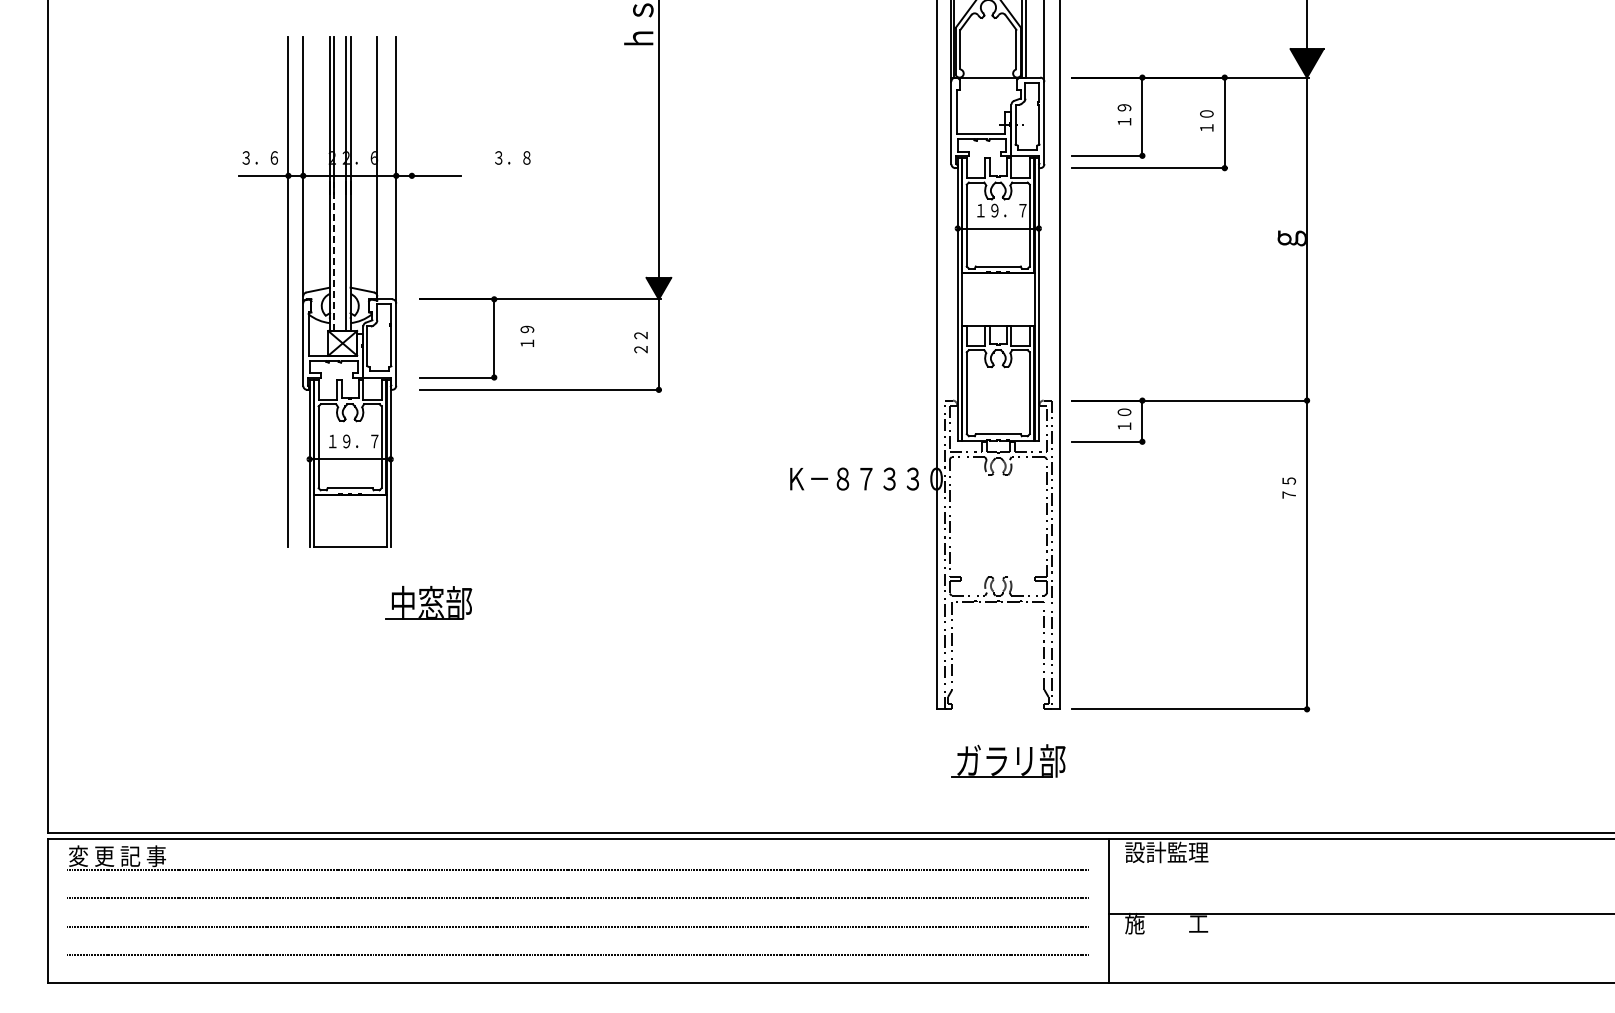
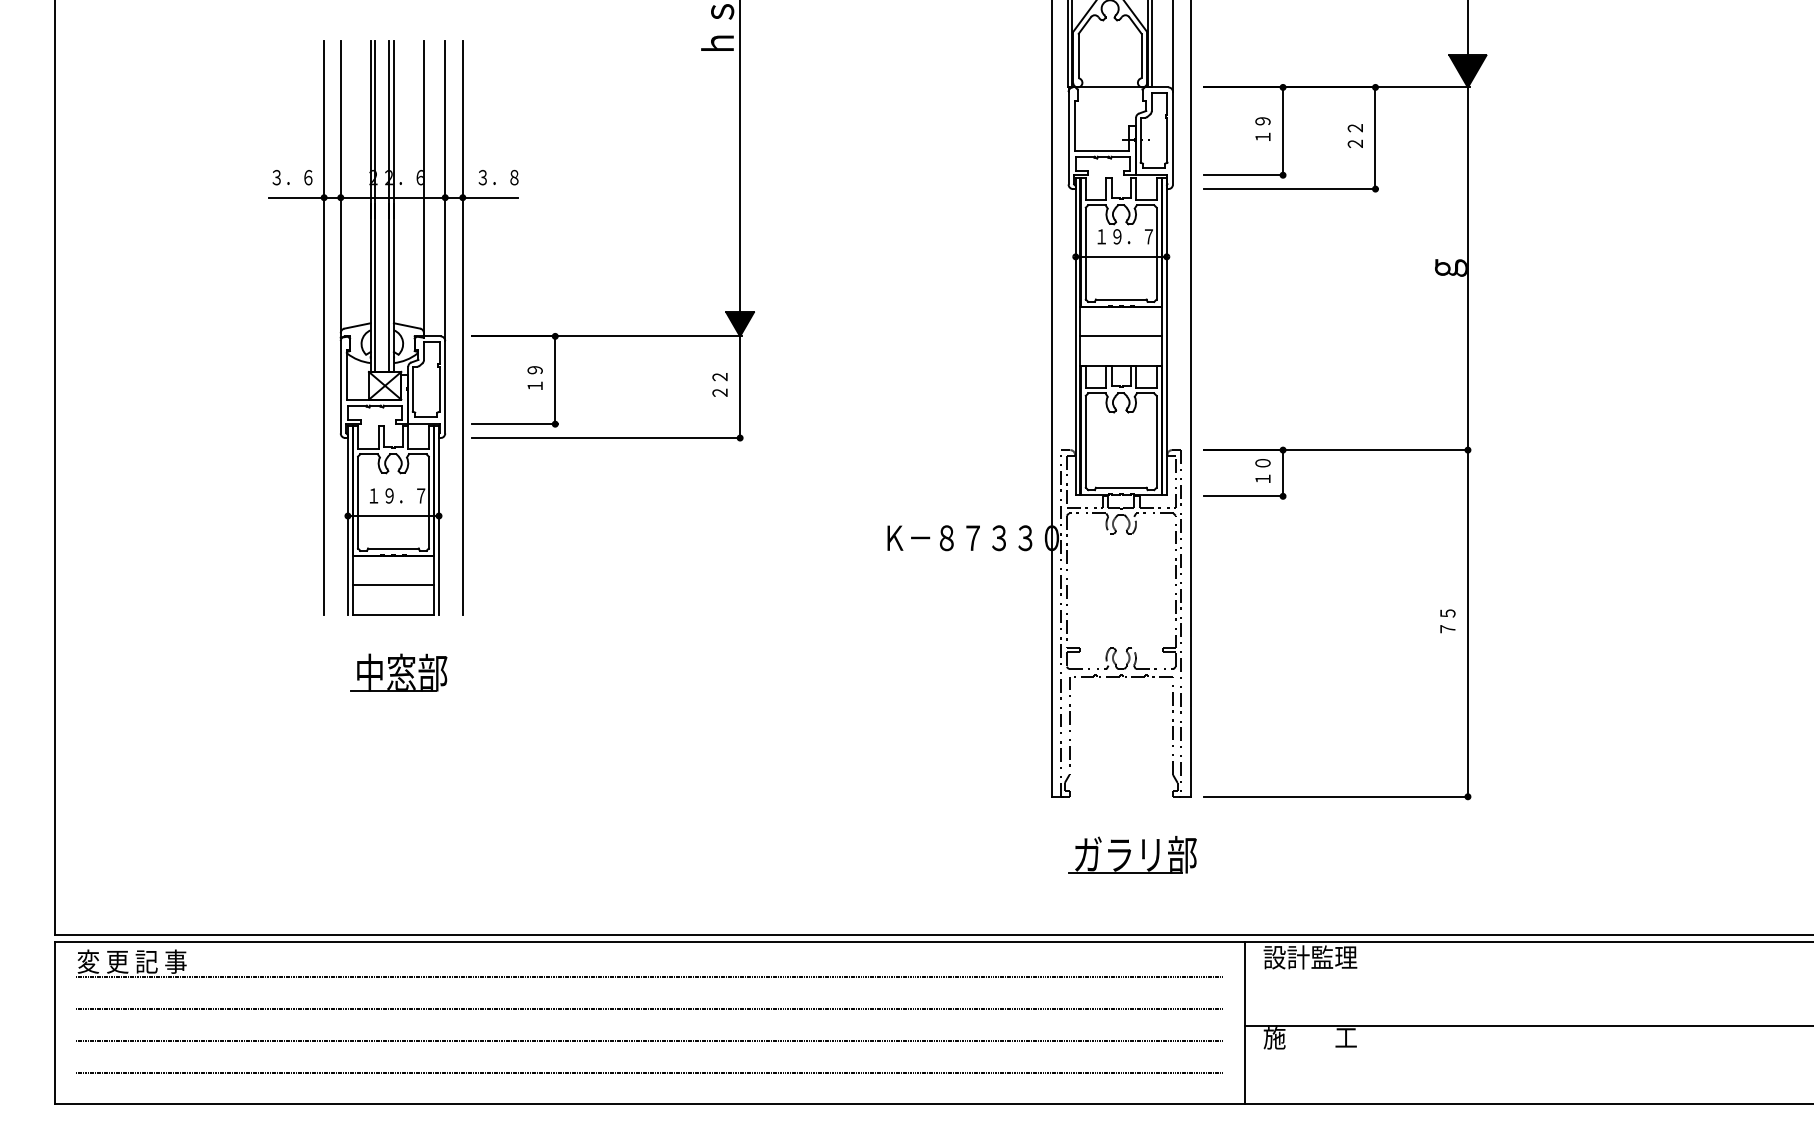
text: (1206, 120) -> (1355, 135), １０ -> ２２
text: (512, 157) -> (498, 177), moved
line: (334, 256) -> (375, 288), dashed -> solid
line: (411, 291) -> (462, 327), added
line: (997, 299) -> (1120, 336), added
text: (527, 335) -> (535, 376), moved
text: (1288, 487) -> (1447, 620), moved
line: (349, 521) -> (392, 585), added
part: (428, 602) -> (398, 672), moved

